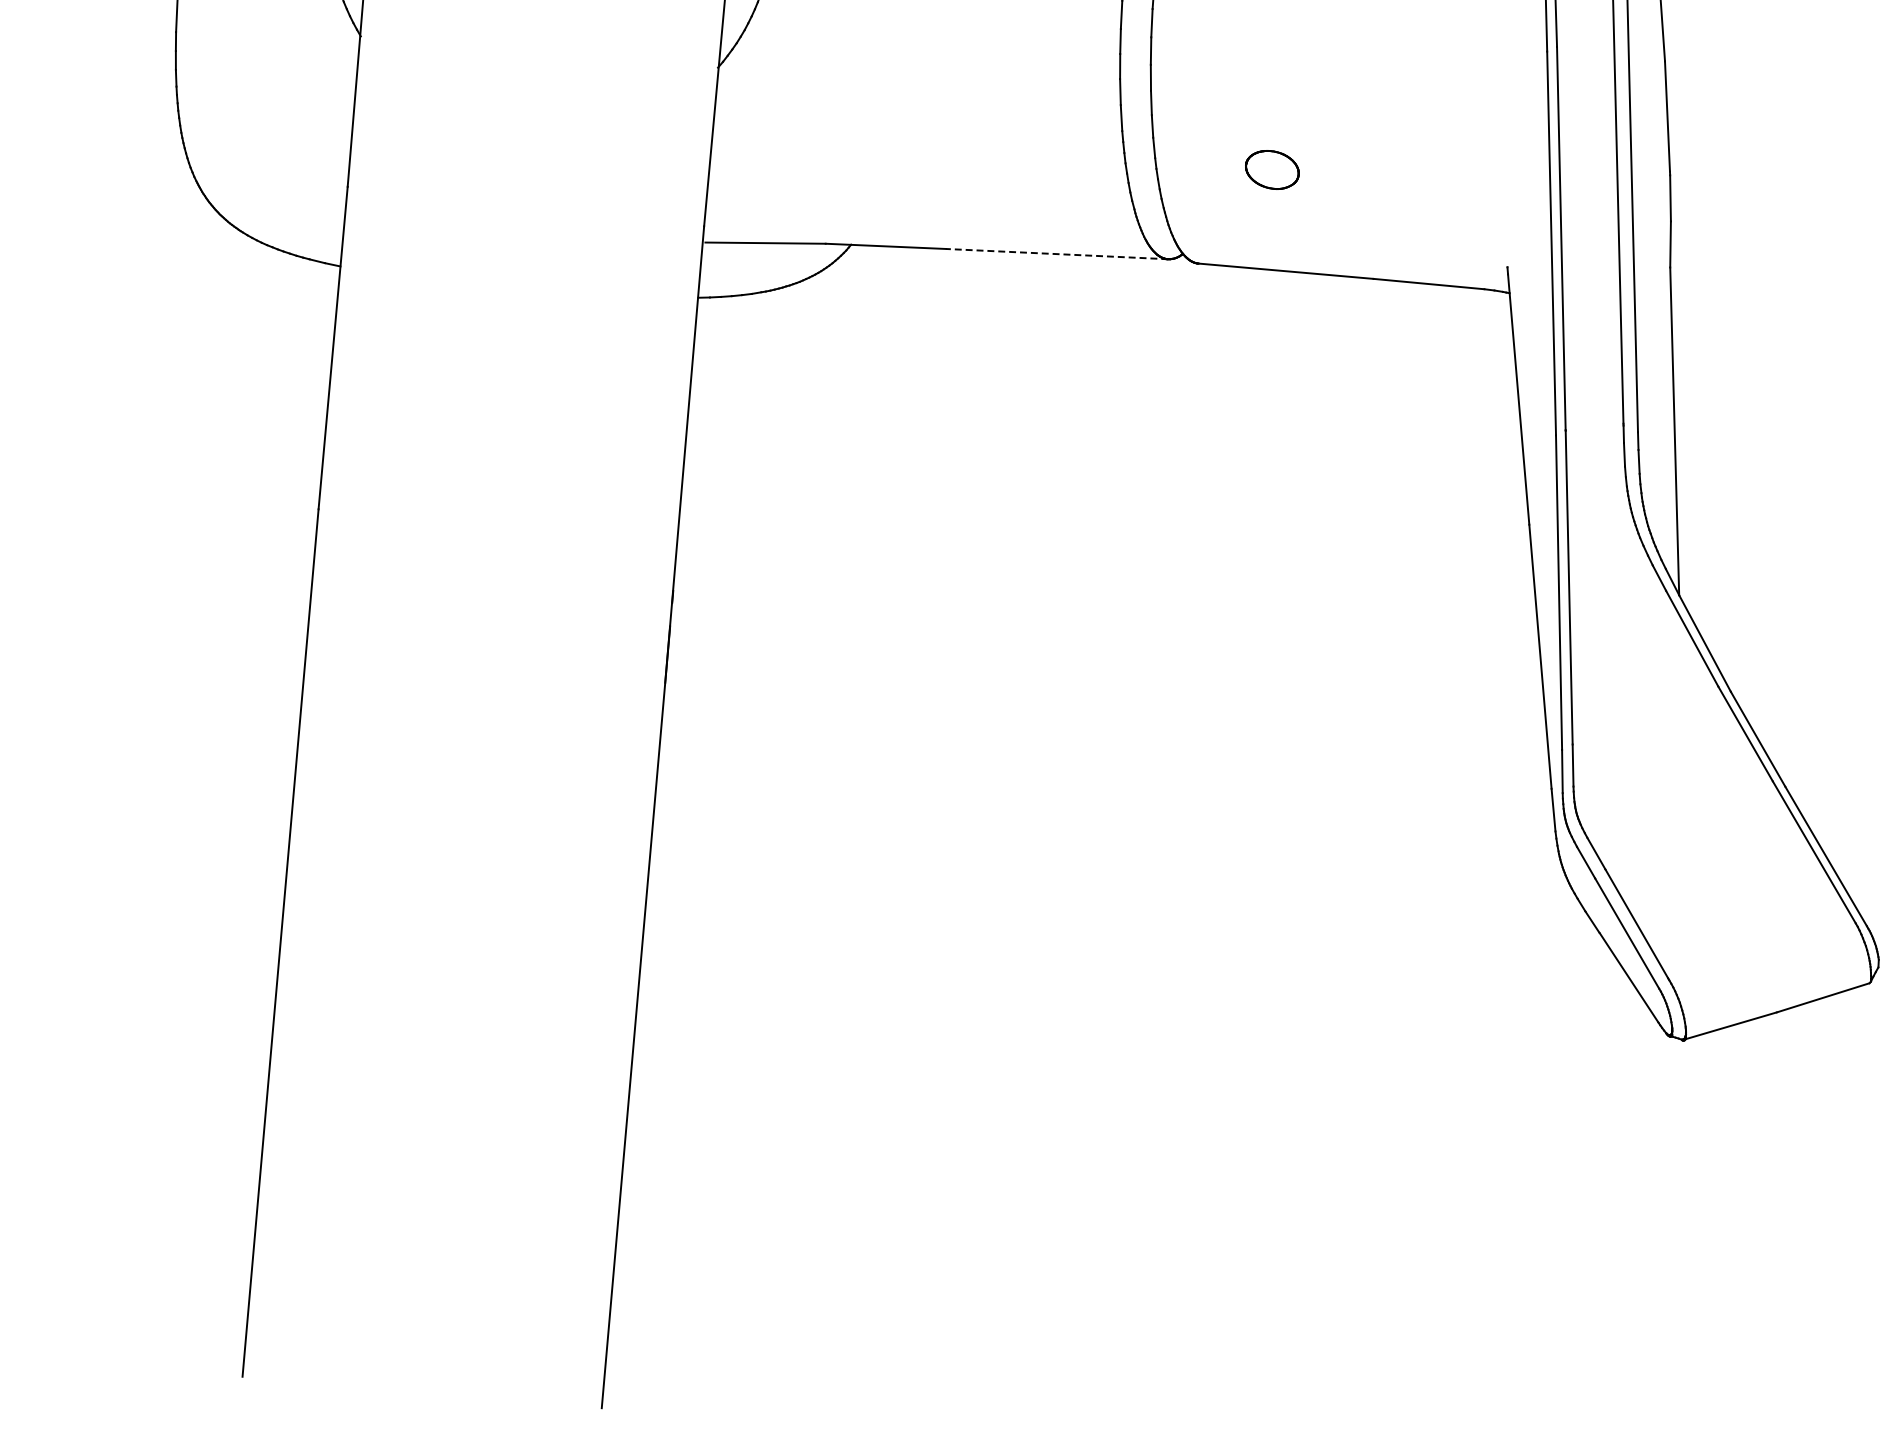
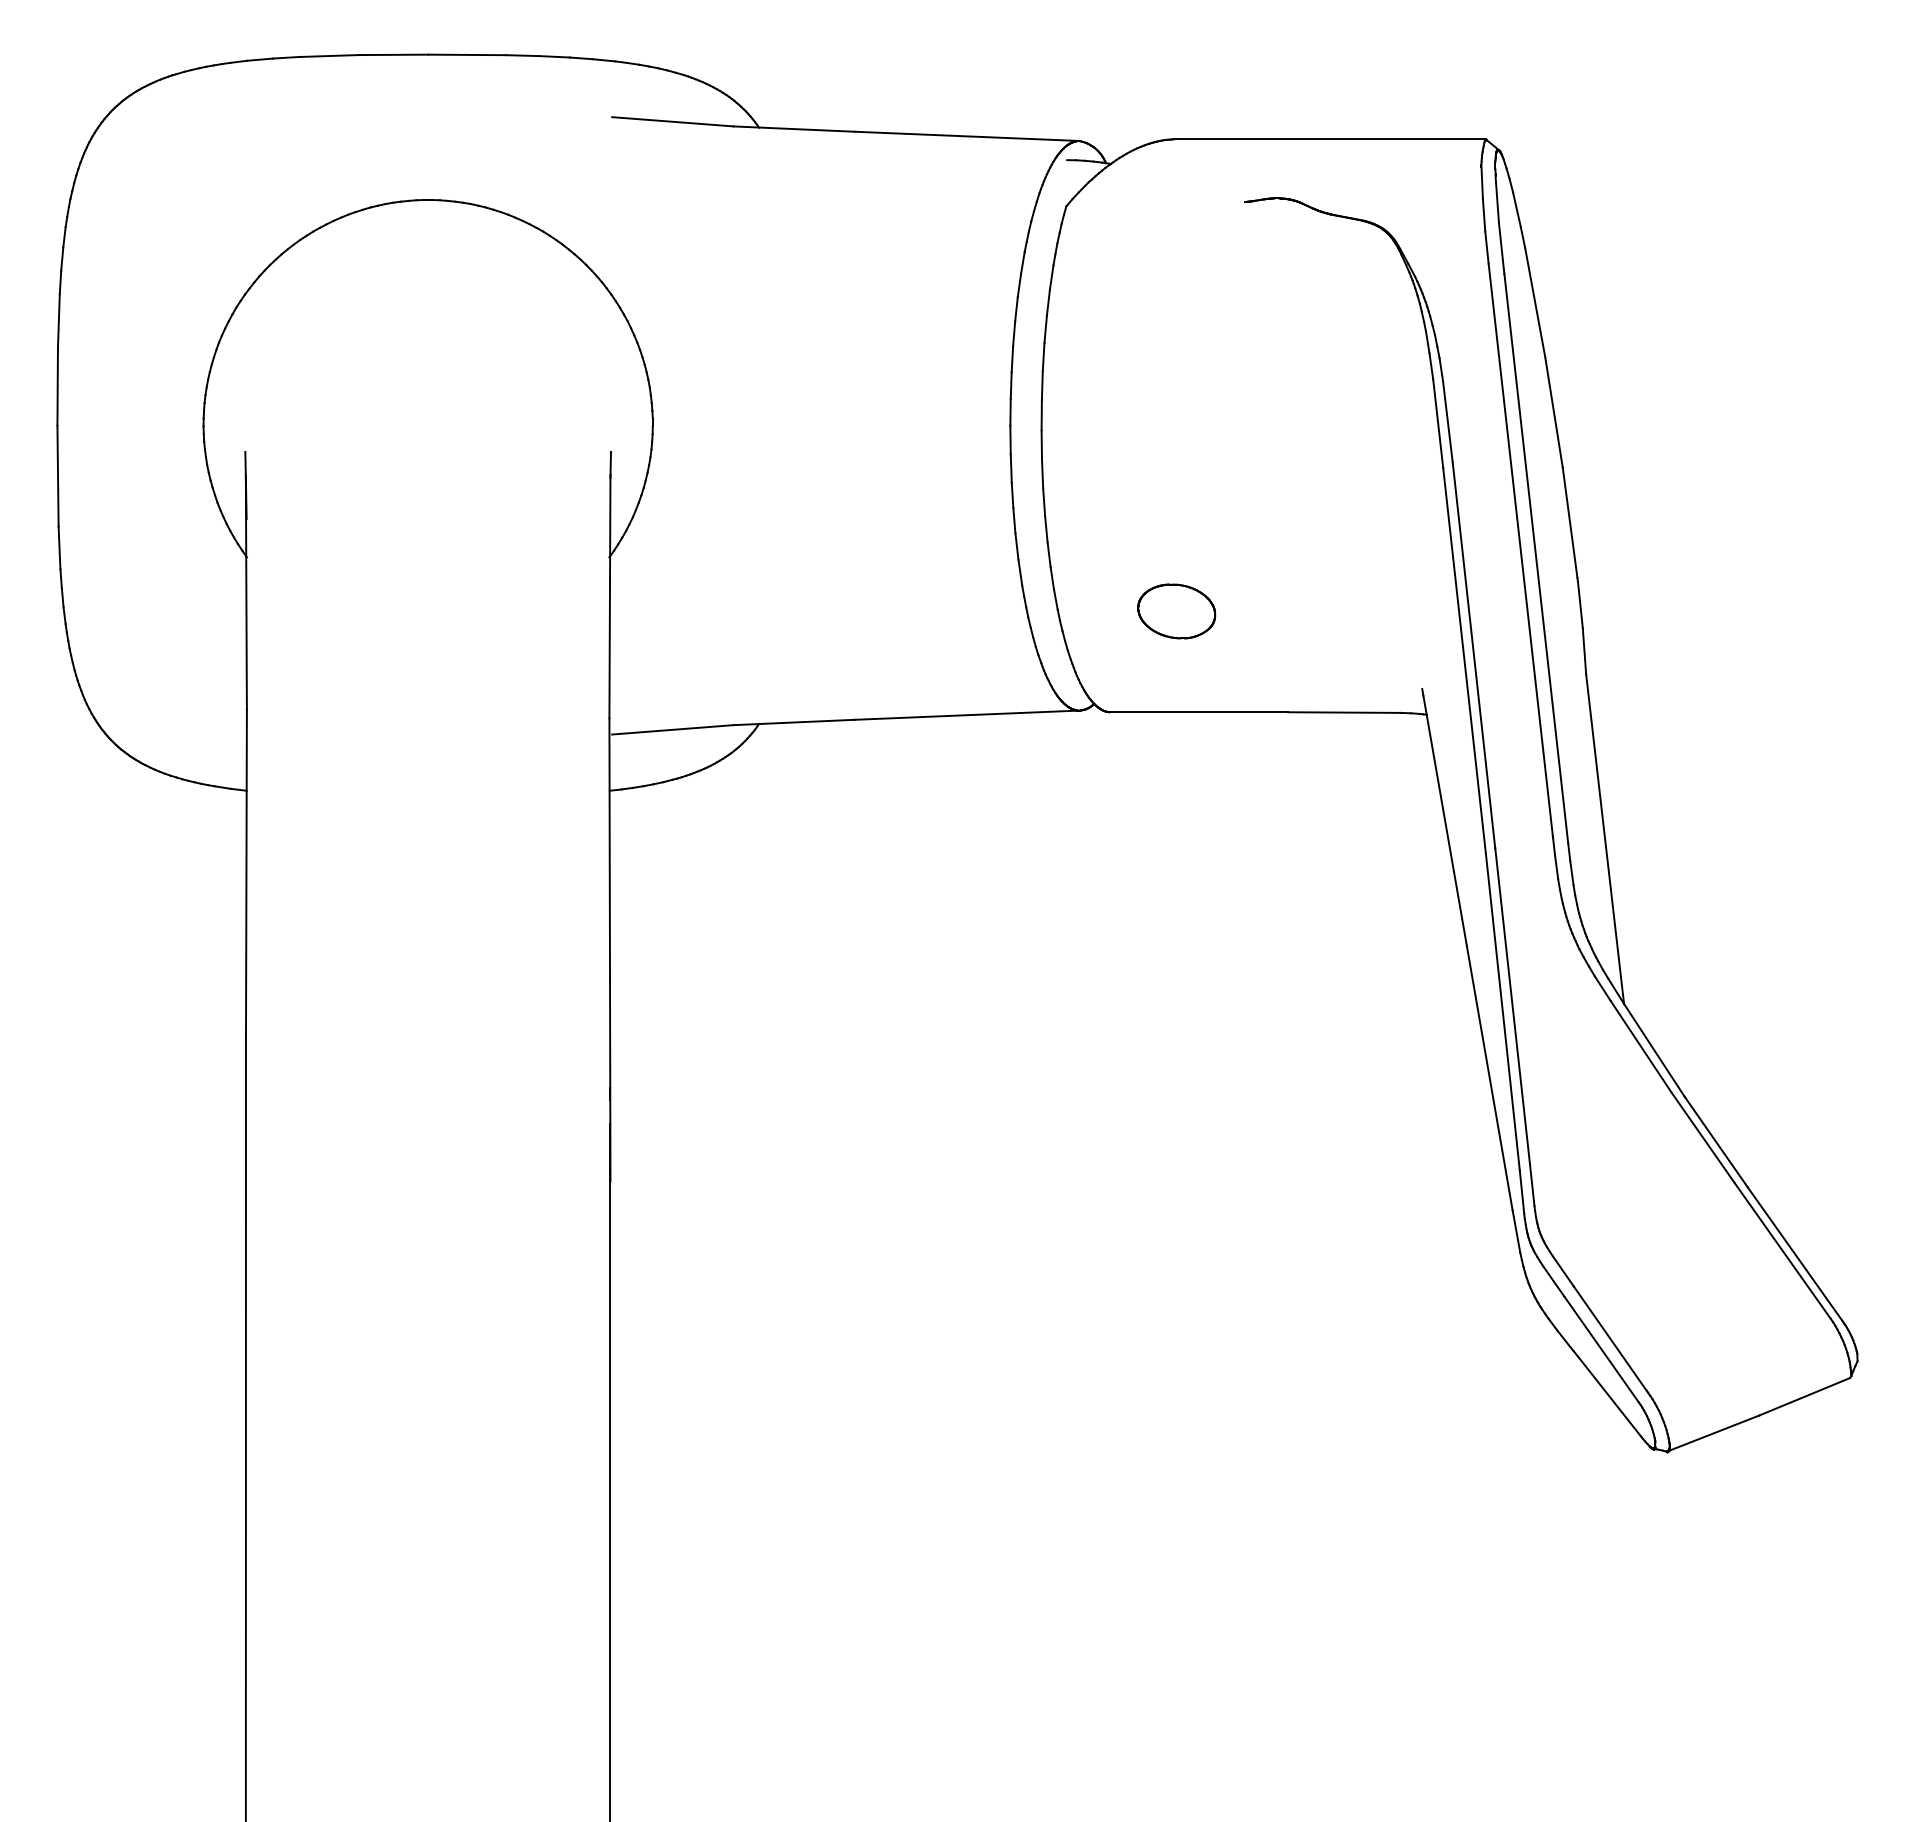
part: (1272, 169) -> (1176, 611), size x1.43
line: (1057, 254) -> (967, 715), dashed -> solid

